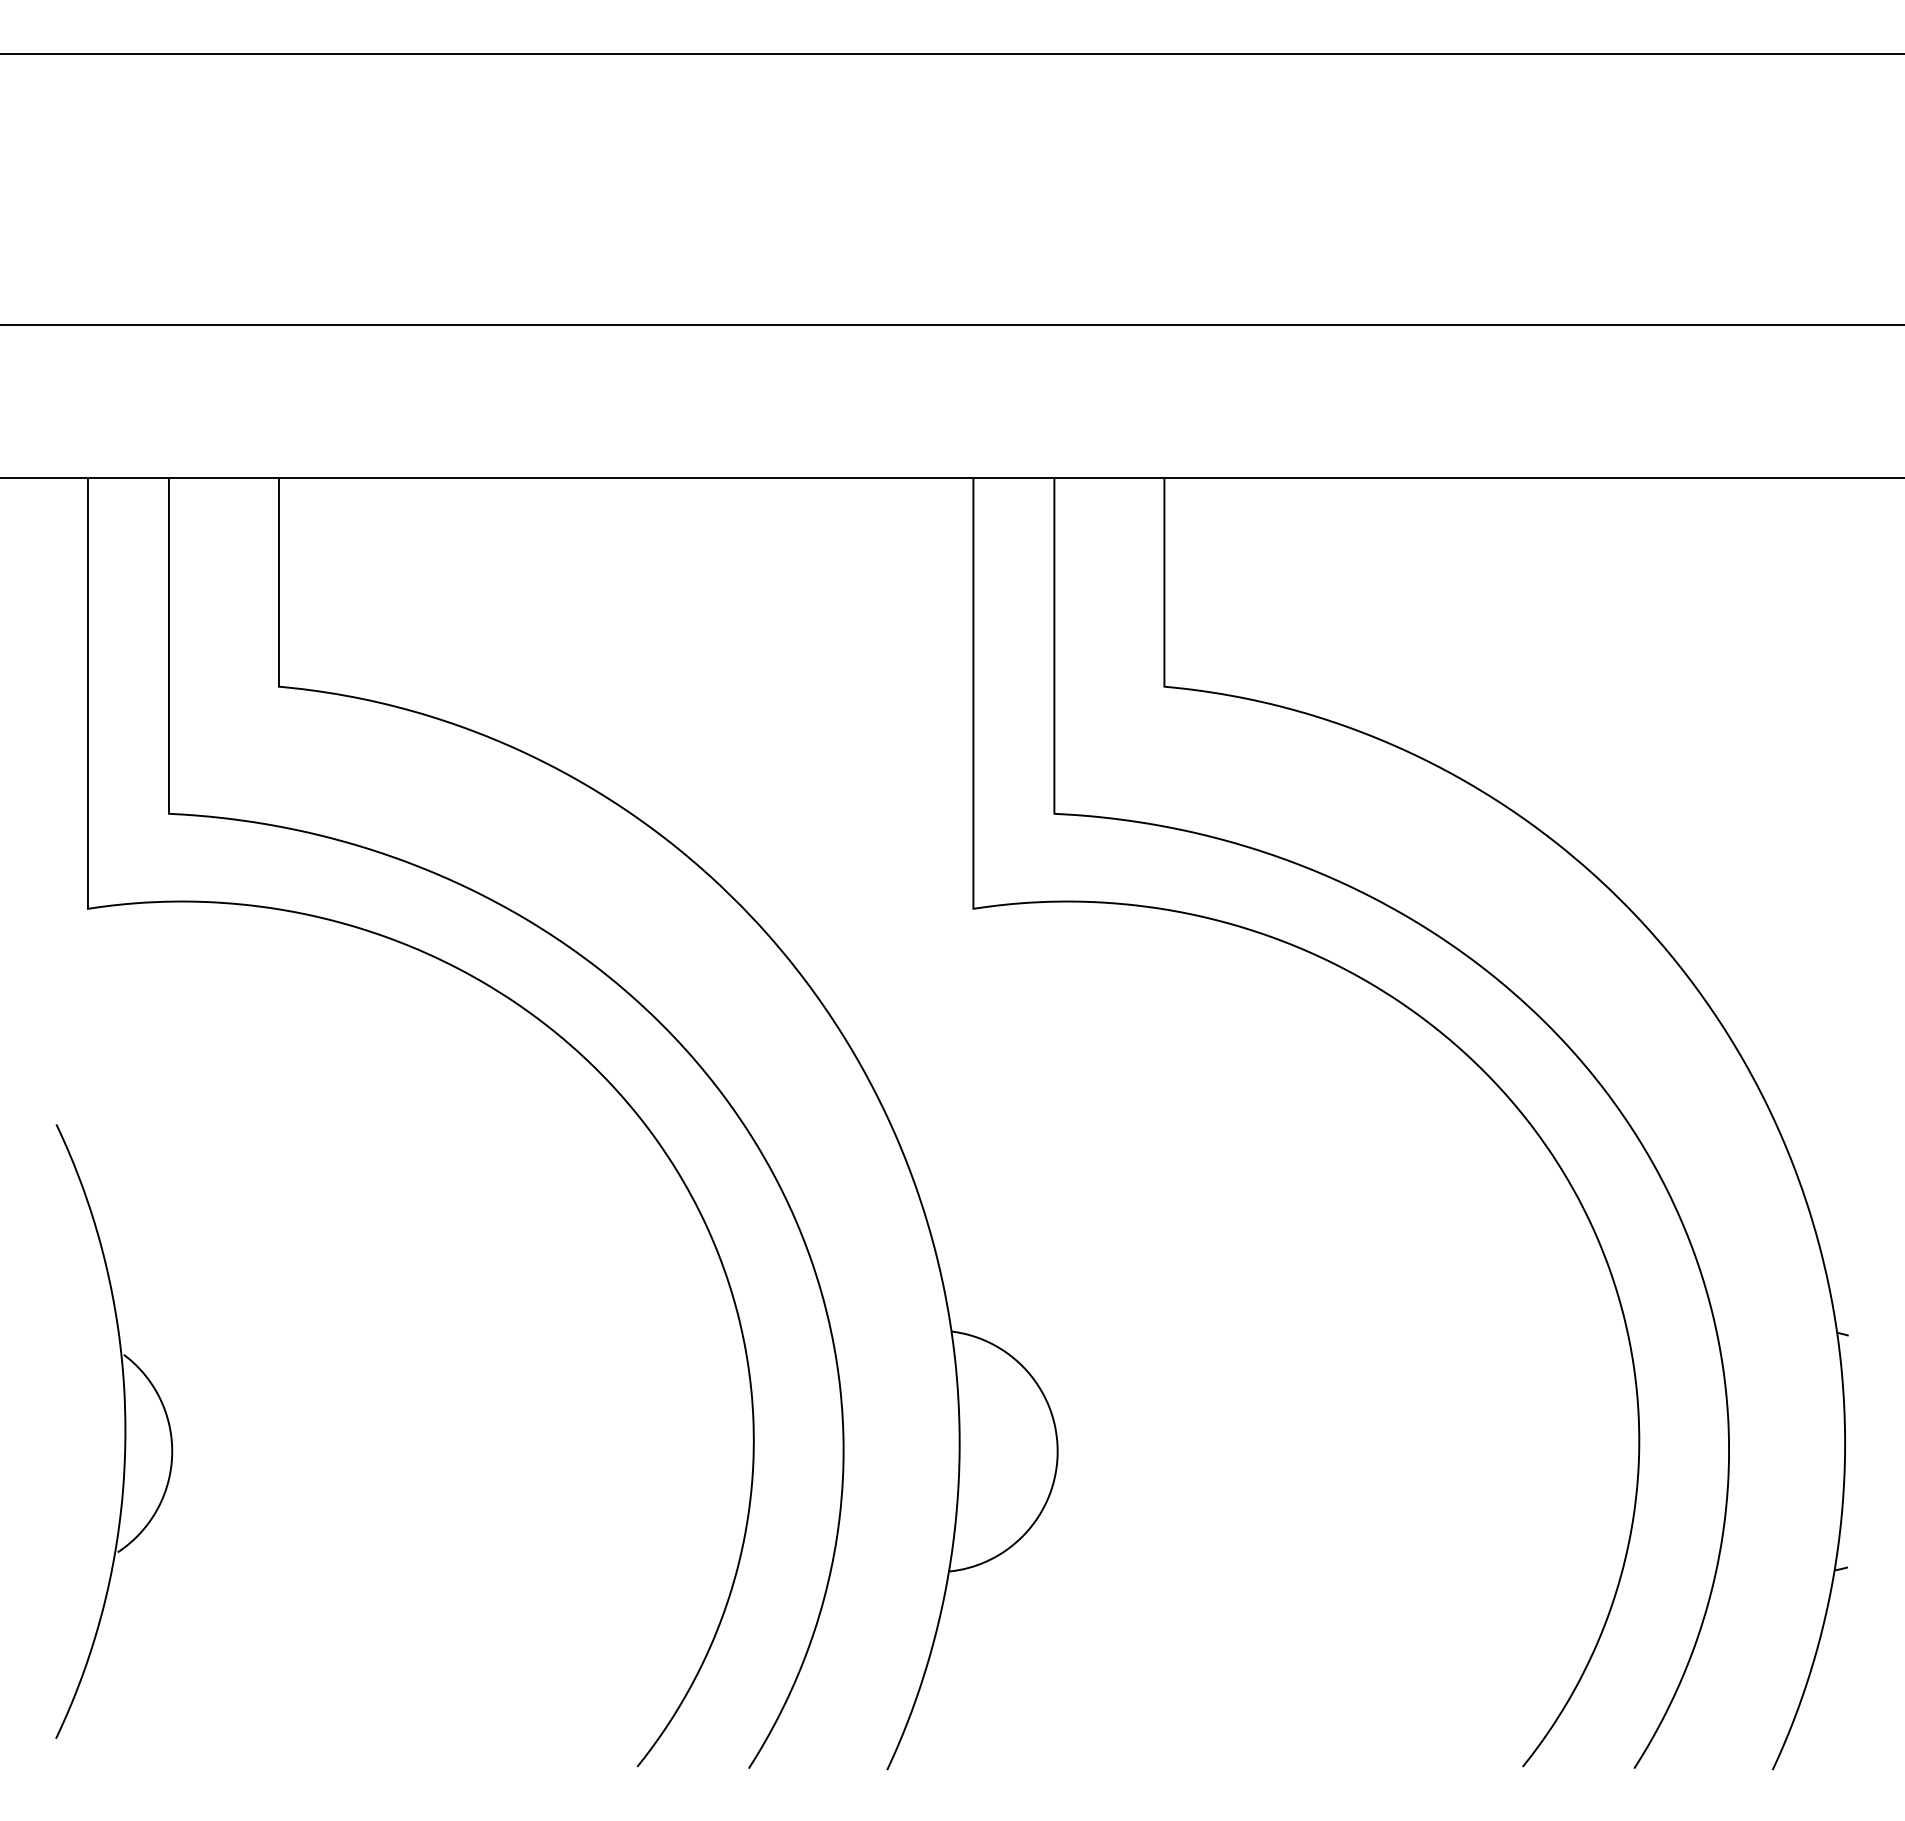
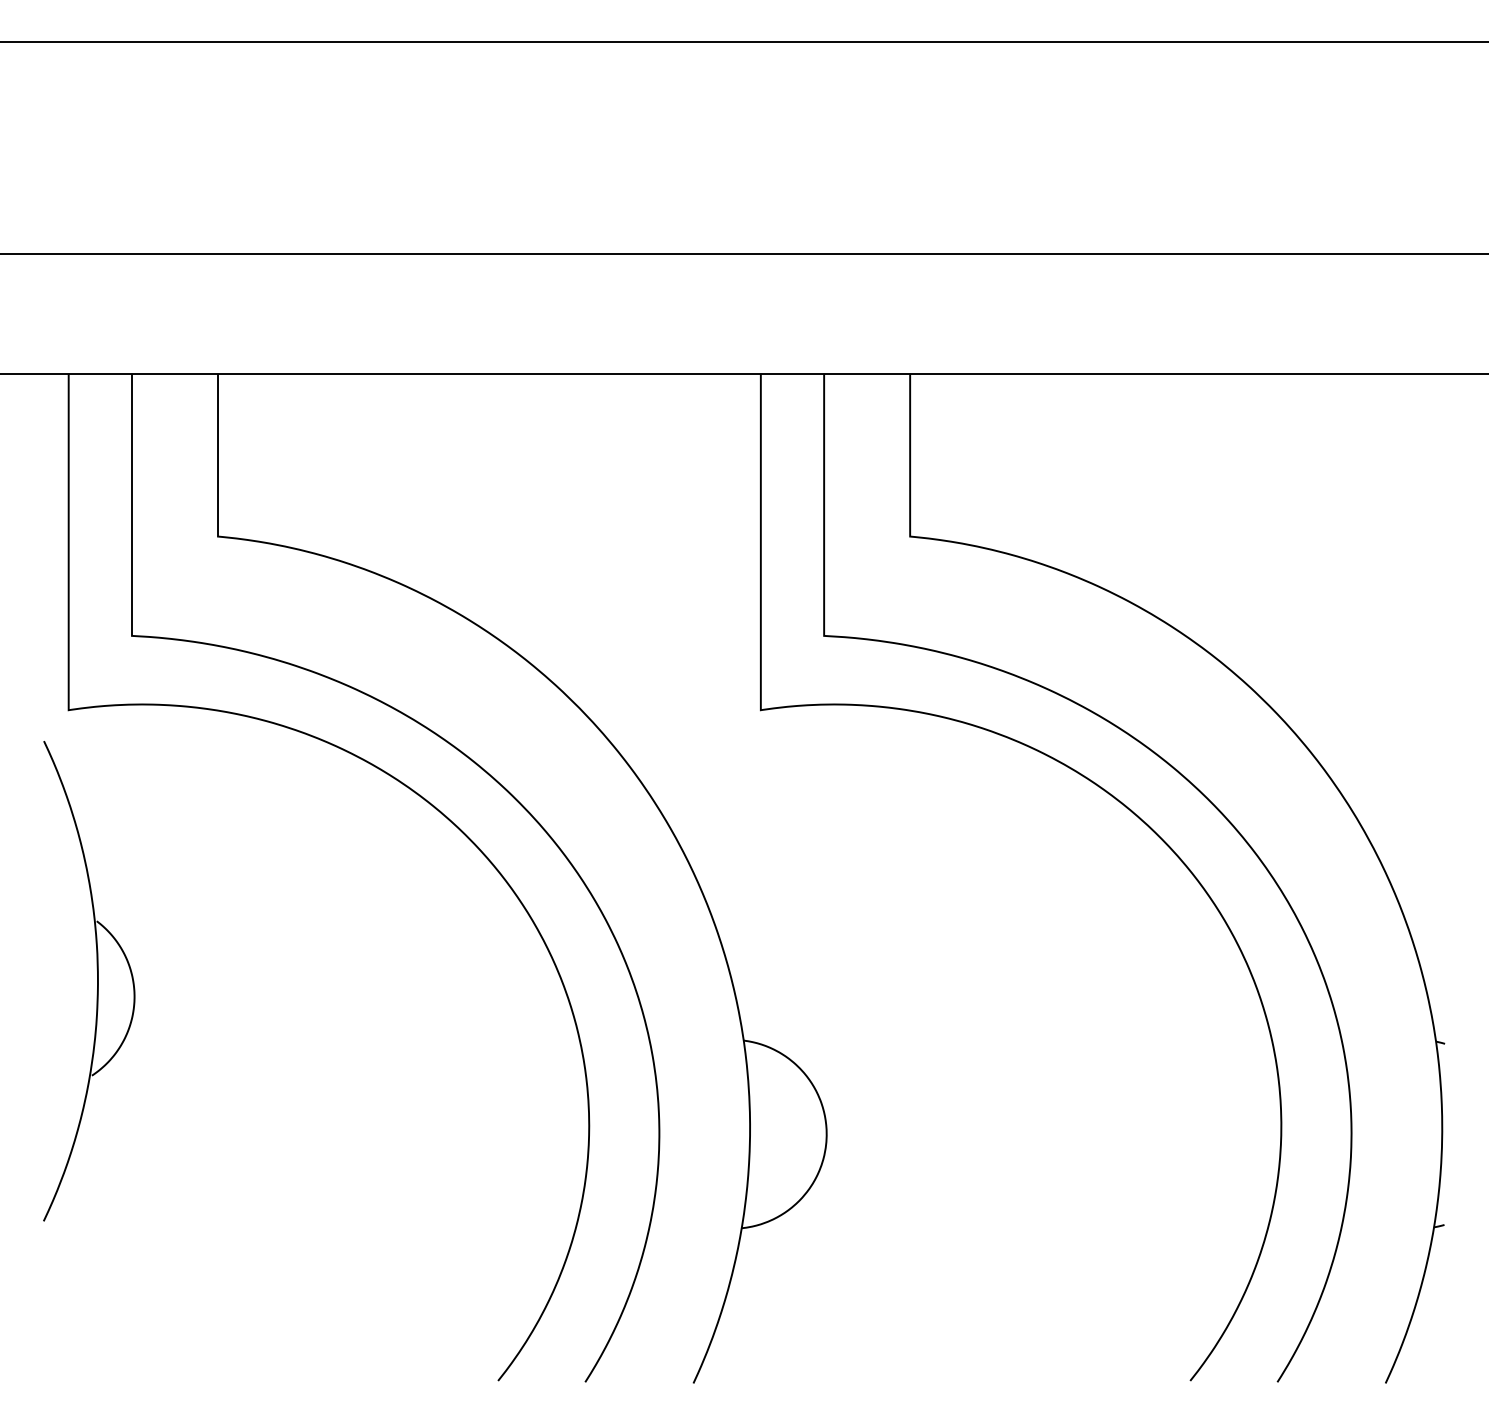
part: (124, 1431) -> (97, 981), moved

